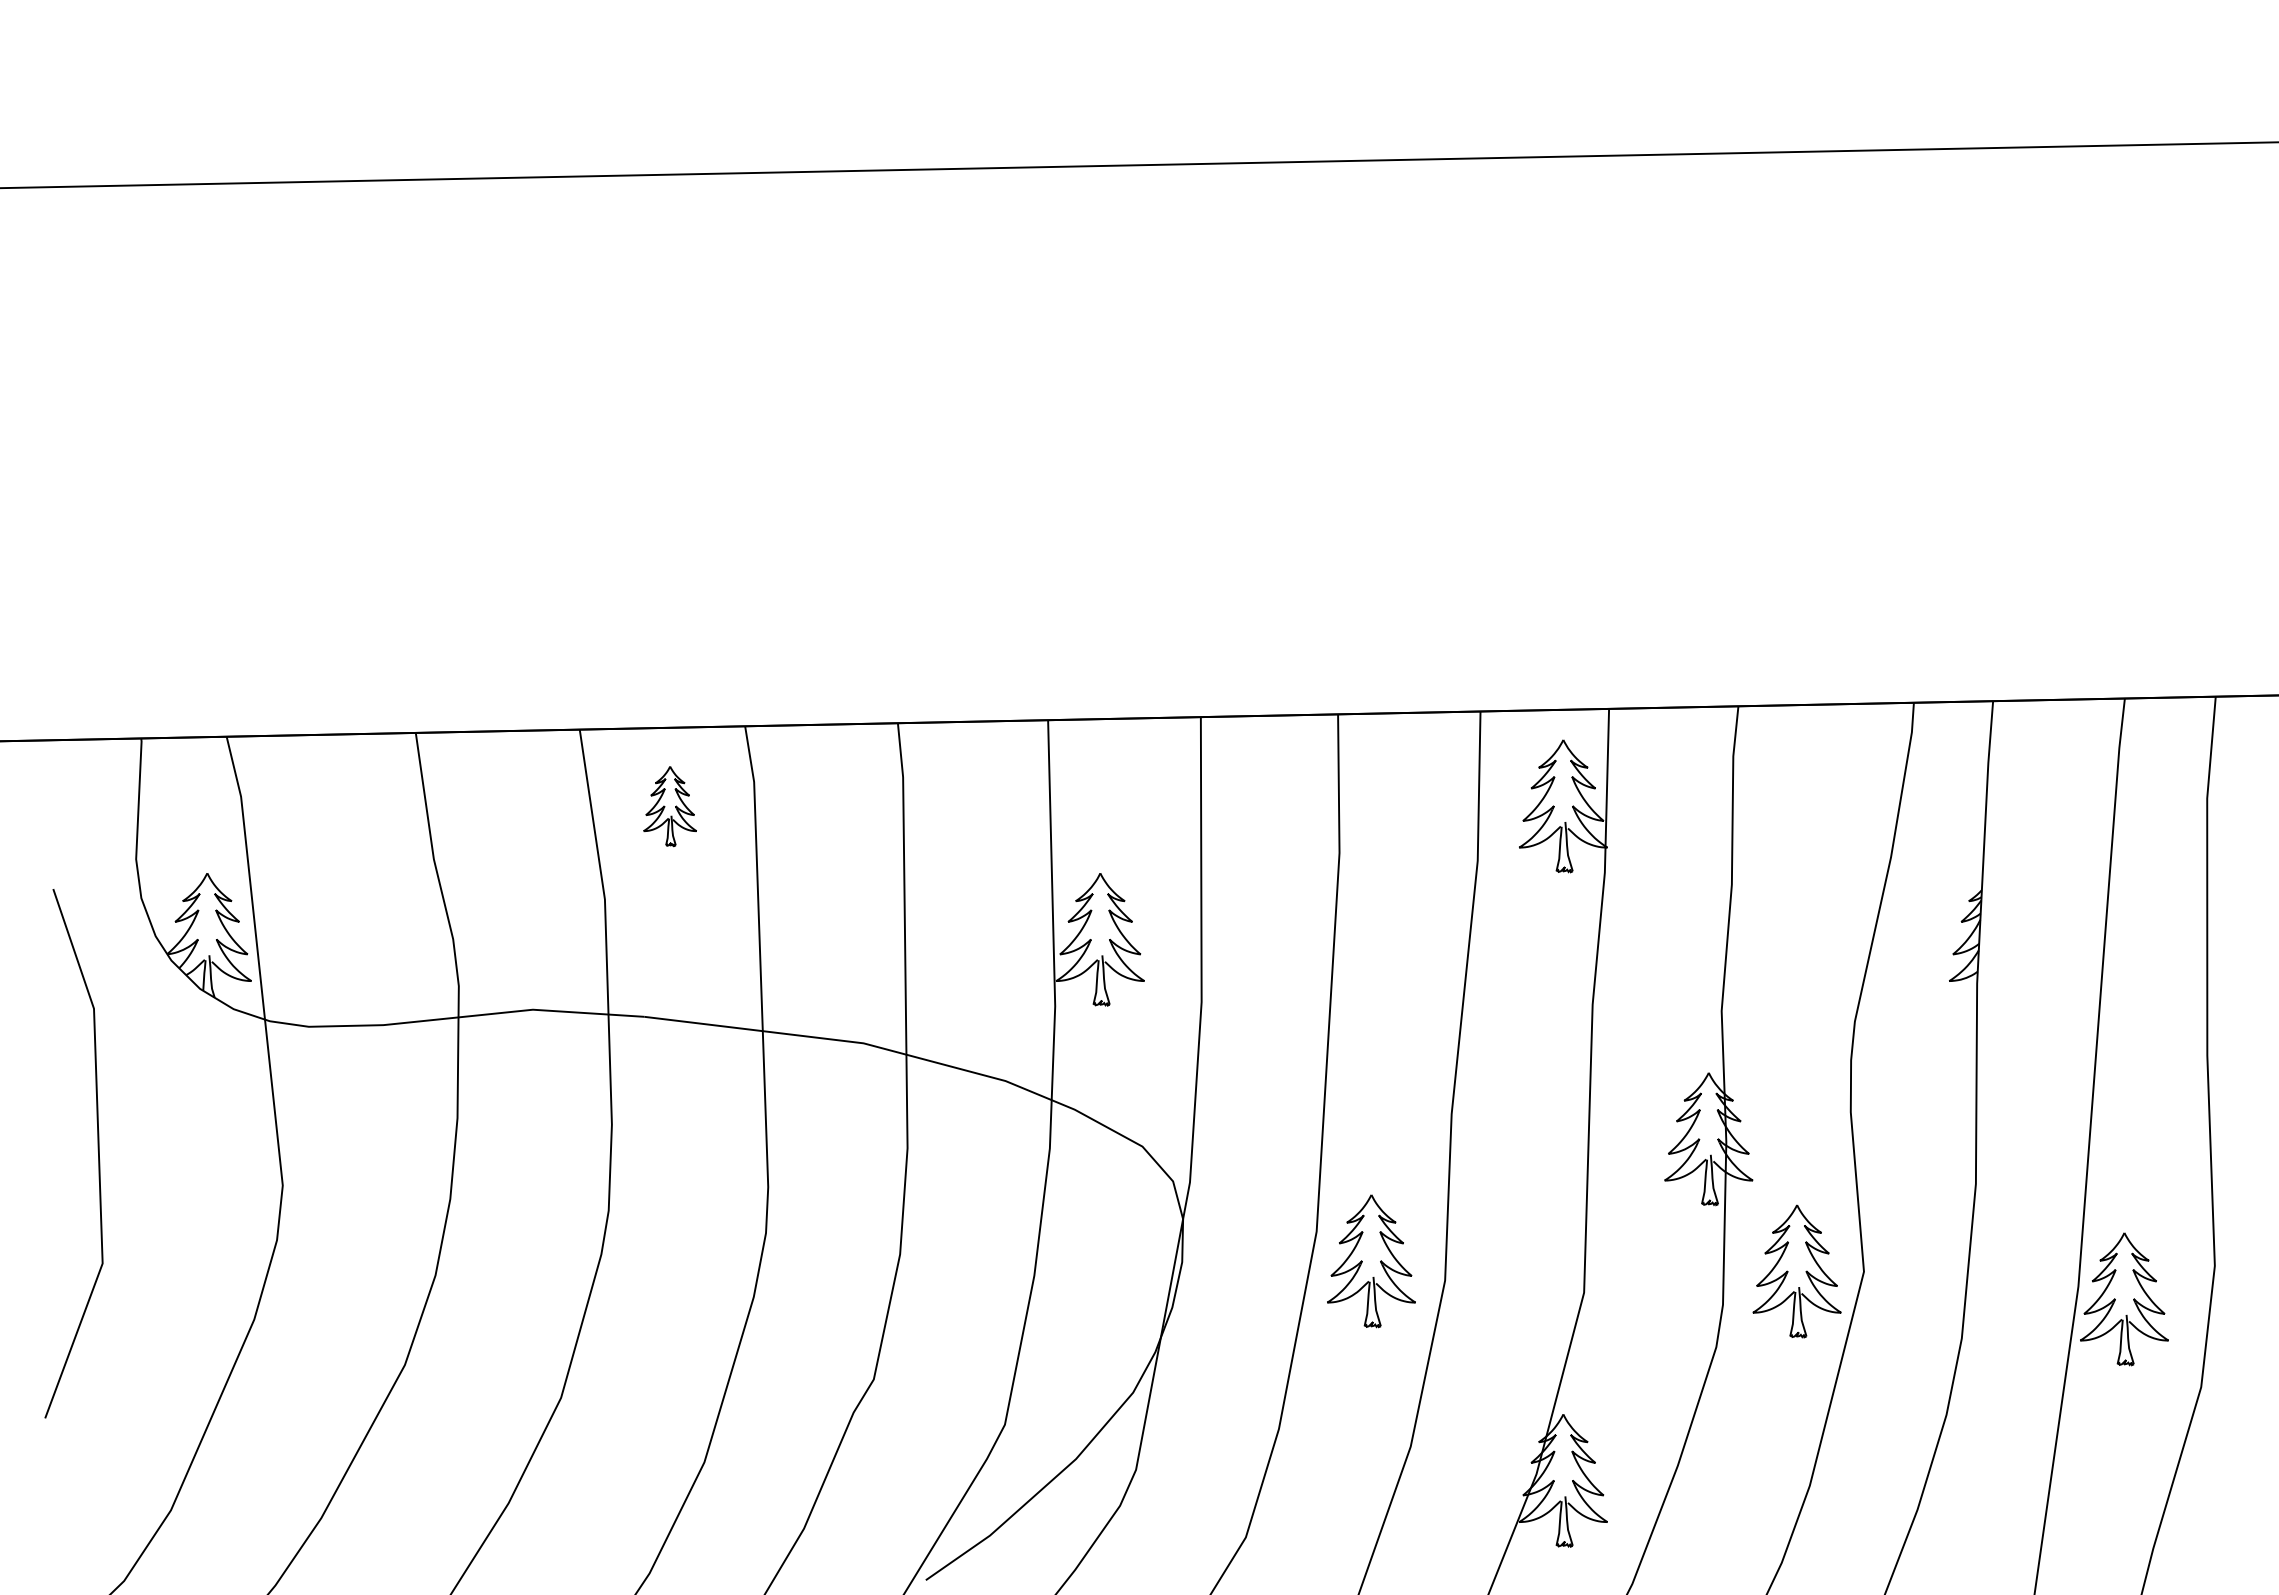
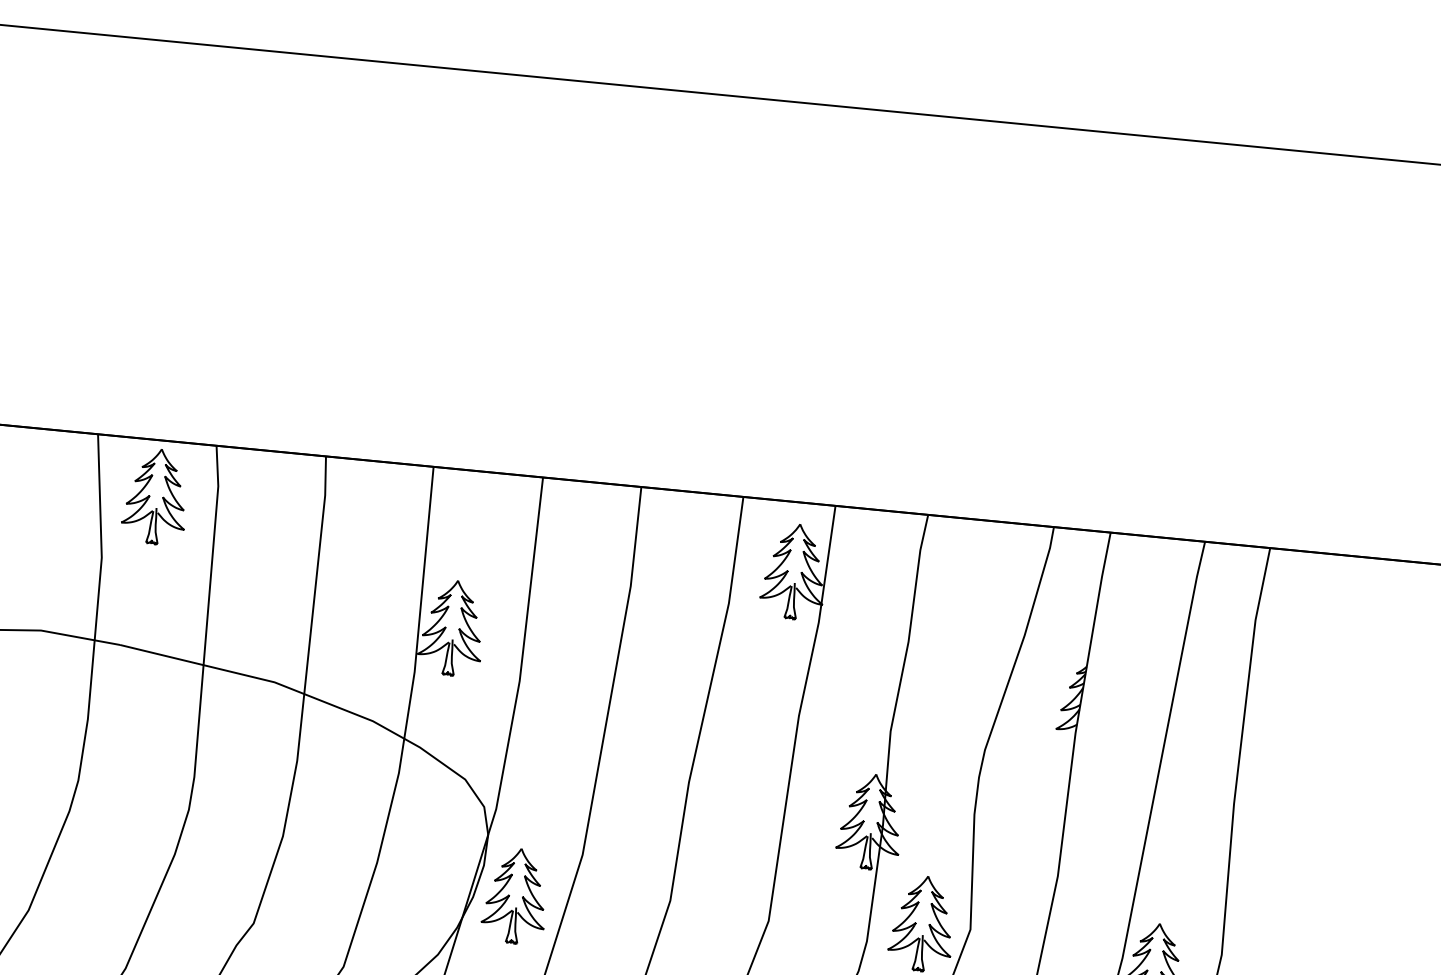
part: (669, 806) -> (155, 496), size x1.67
part: (1371, 1261) -> (516, 896), moved

